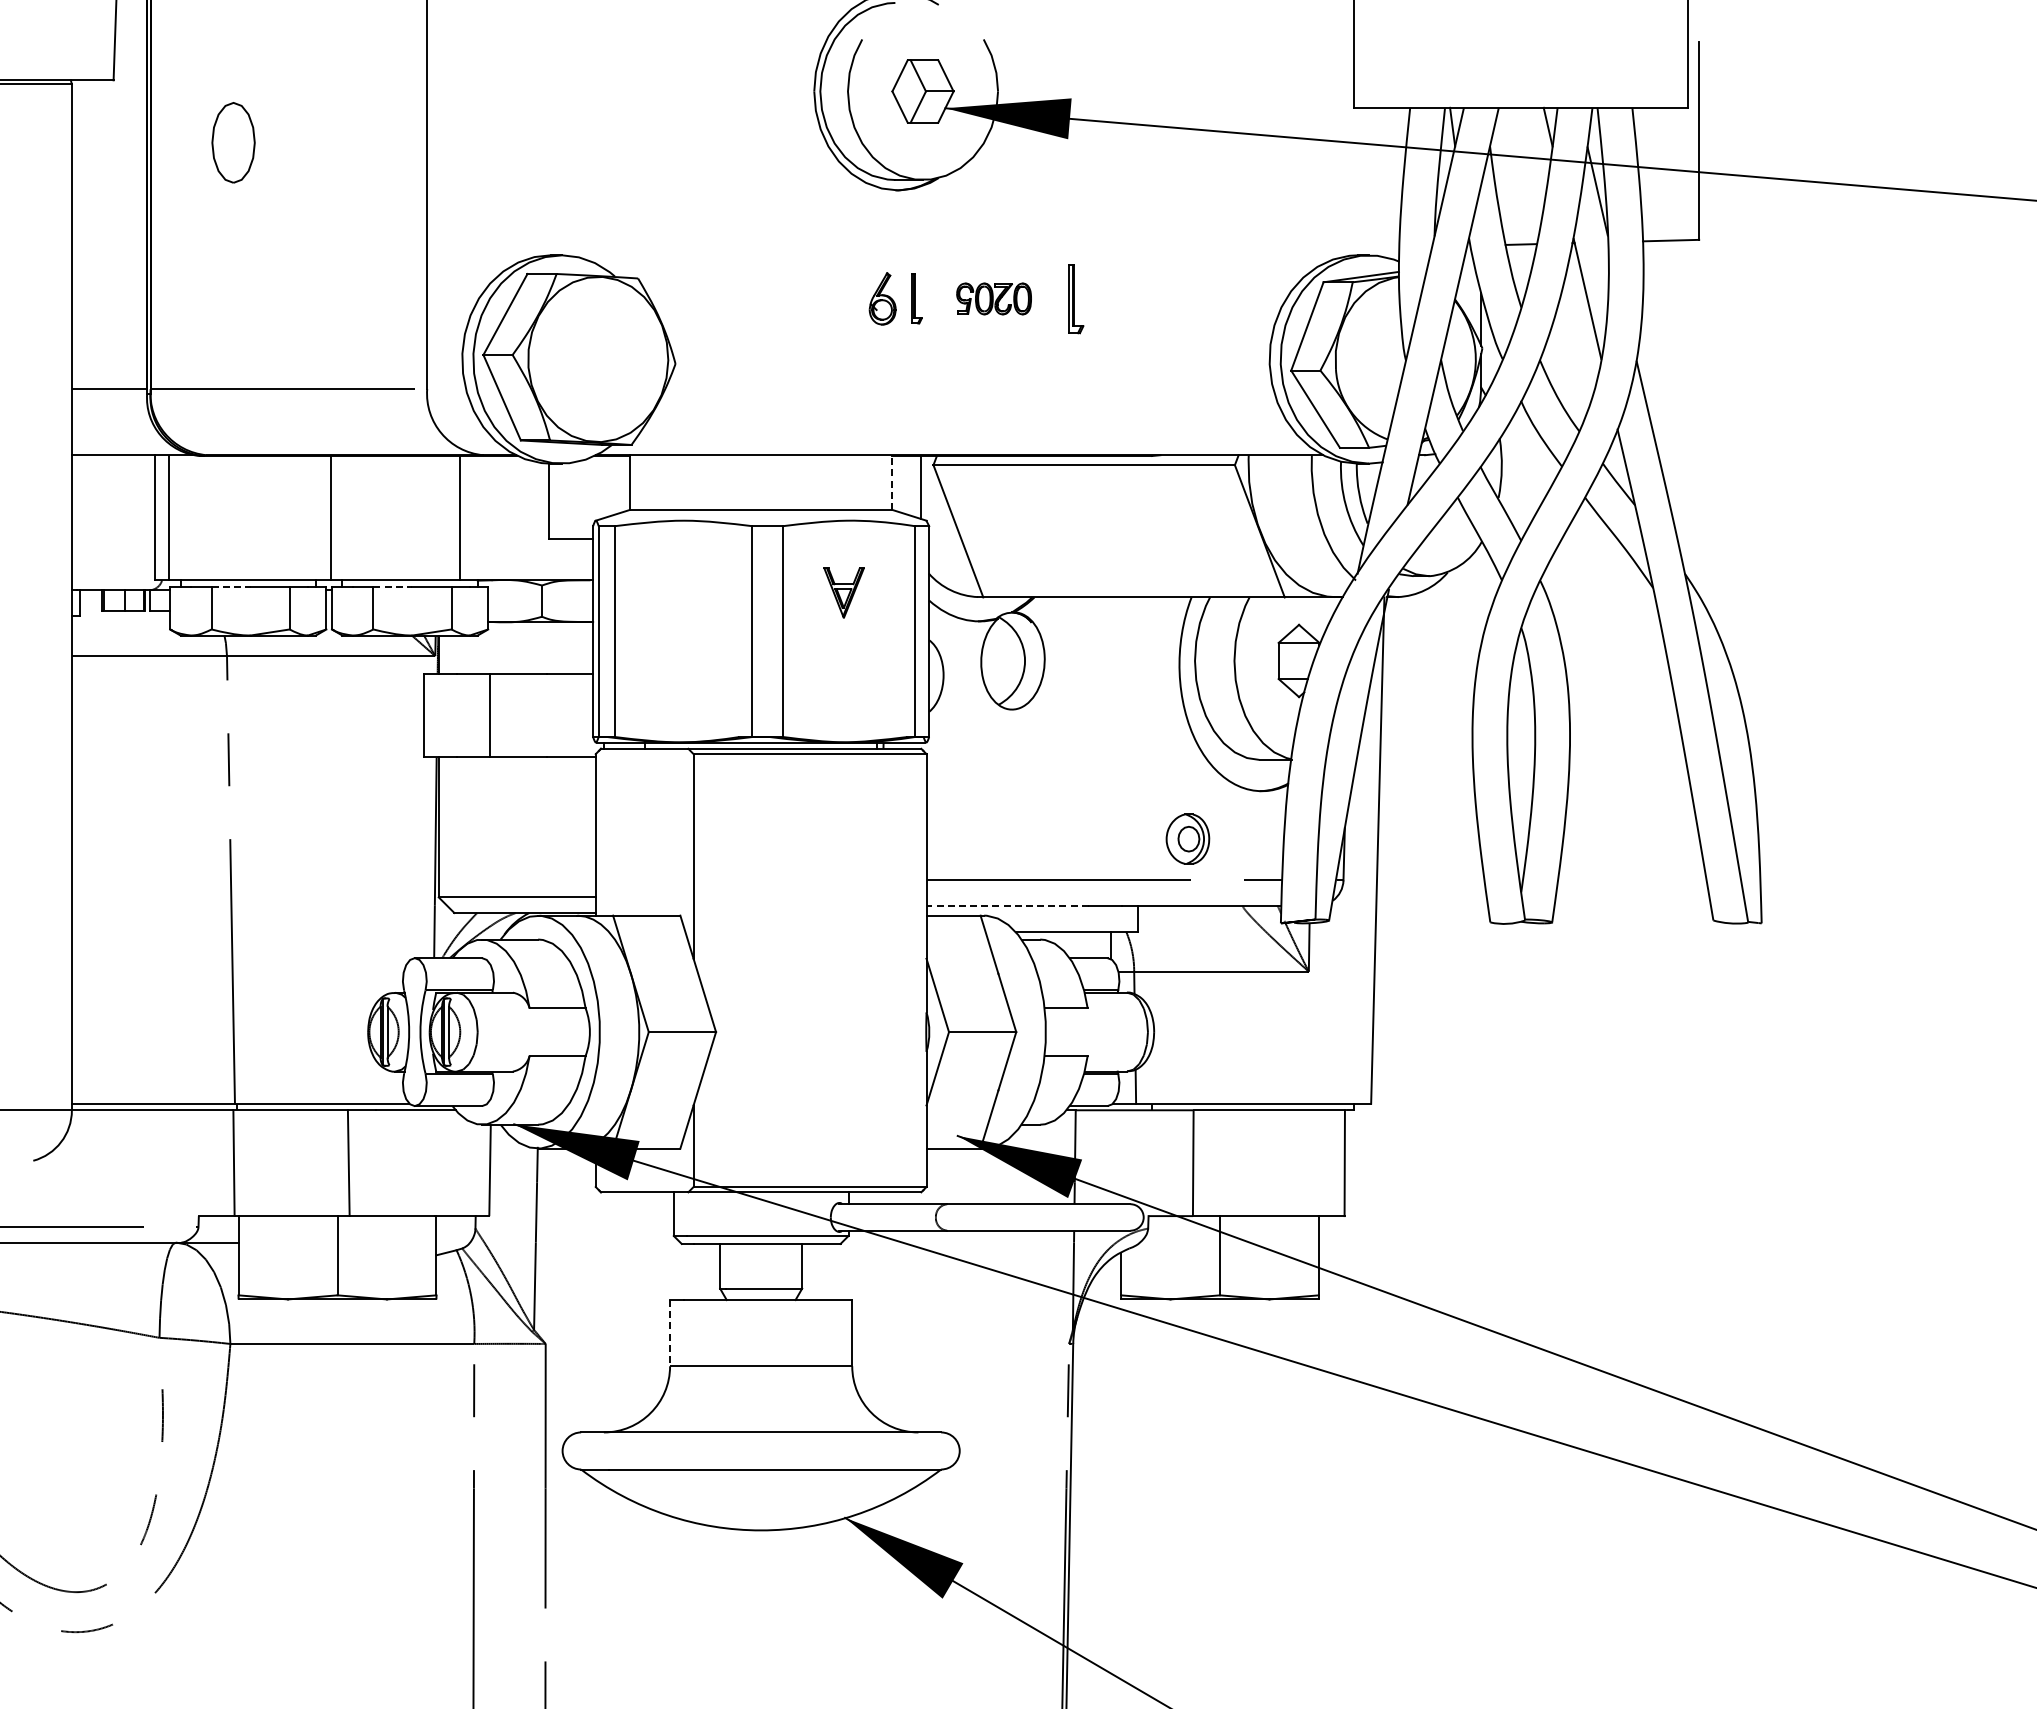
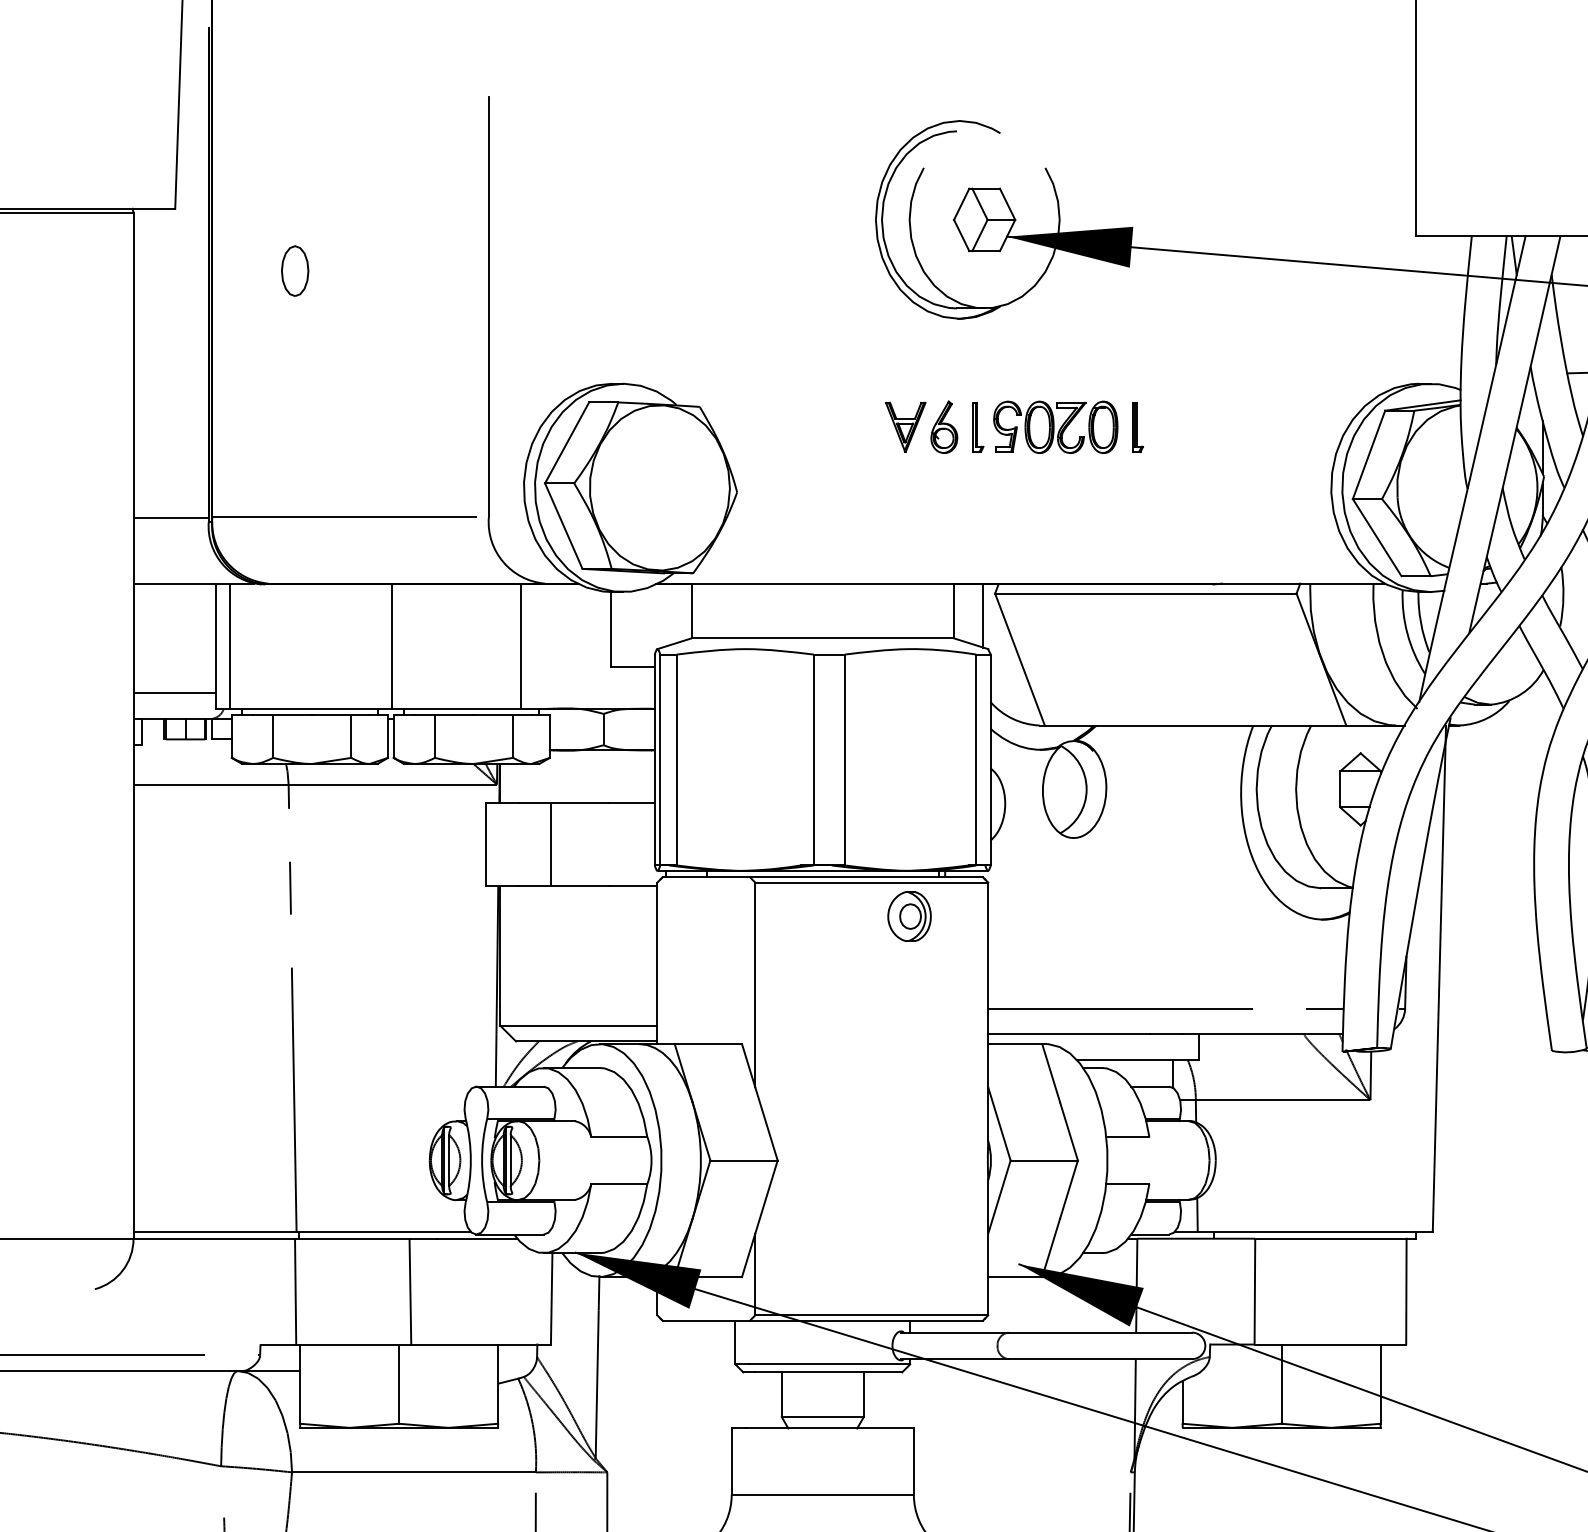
part: (233, 142) -> (295, 270), size x0.62
part: (993, 298) -> (1055, 426), size x1.67
part: (1076, 298) -> (1138, 426), size x0.71
line: (892, 482) -> (954, 610), dashed -> solid
line: (112, 564) -> (174, 692), added
line: (231, 586) -> (293, 714), dashed -> solid
line: (392, 586) -> (454, 714), dashed -> solid
part: (843, 592) -> (905, 426), moved
part: (1187, 838) -> (909, 915), moved
line: (1007, 905) -> (1069, 1033), dashed -> solid
line: (670, 1333) -> (732, 1461), dashed -> solid

